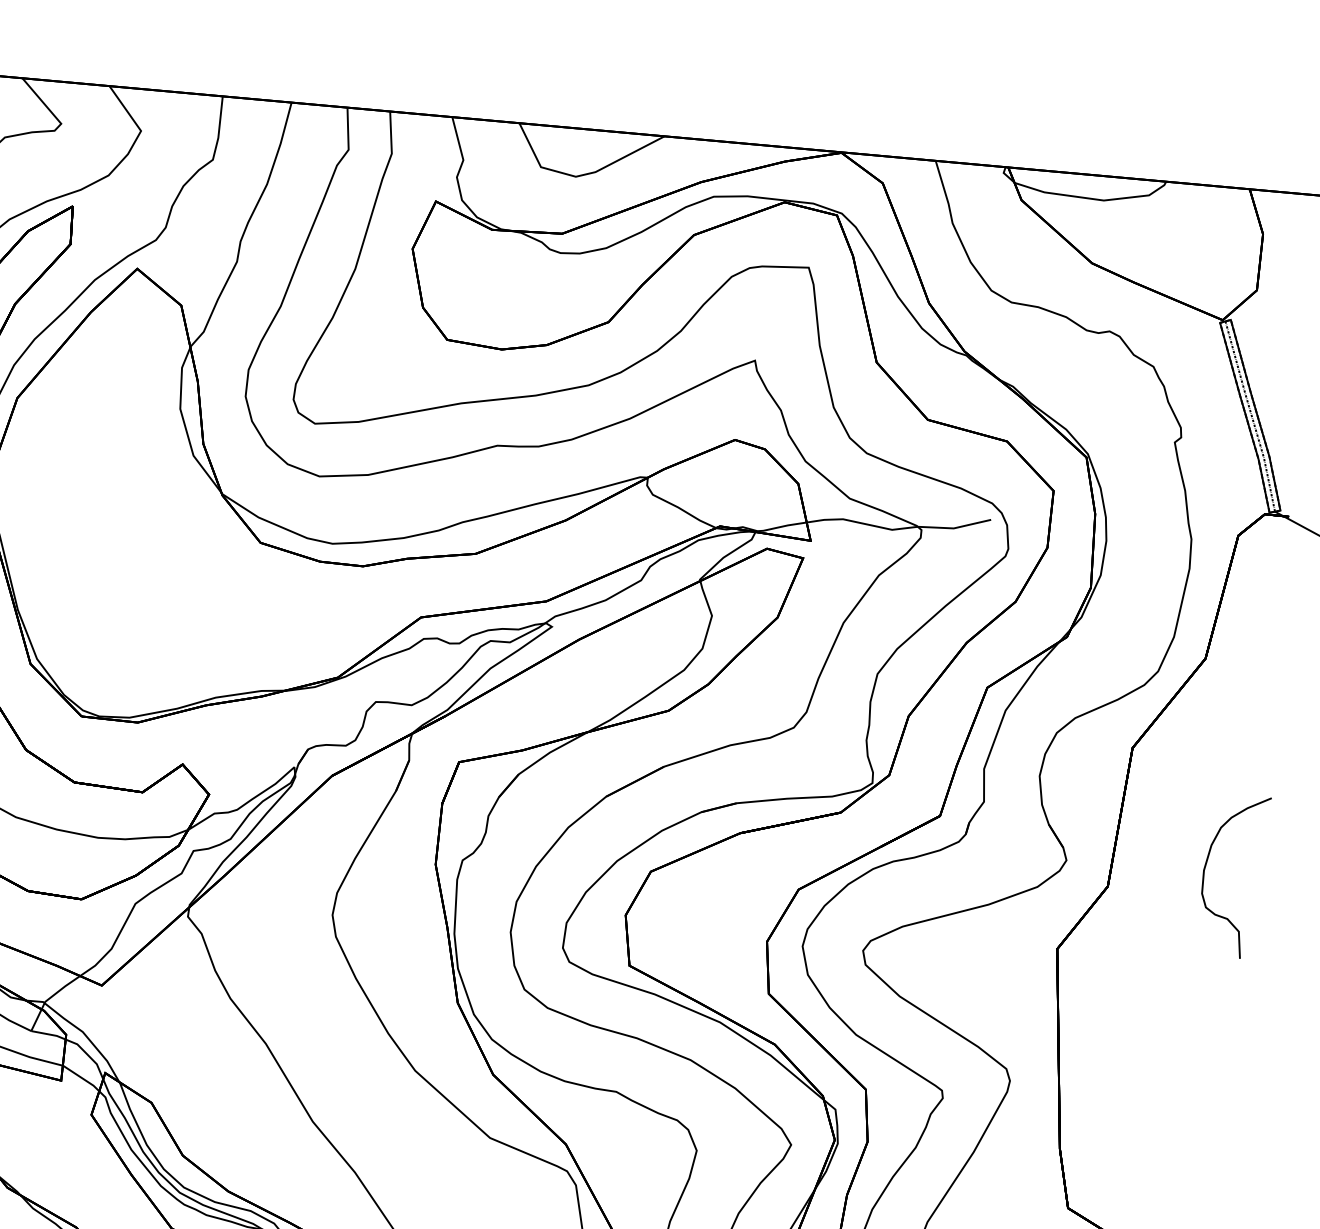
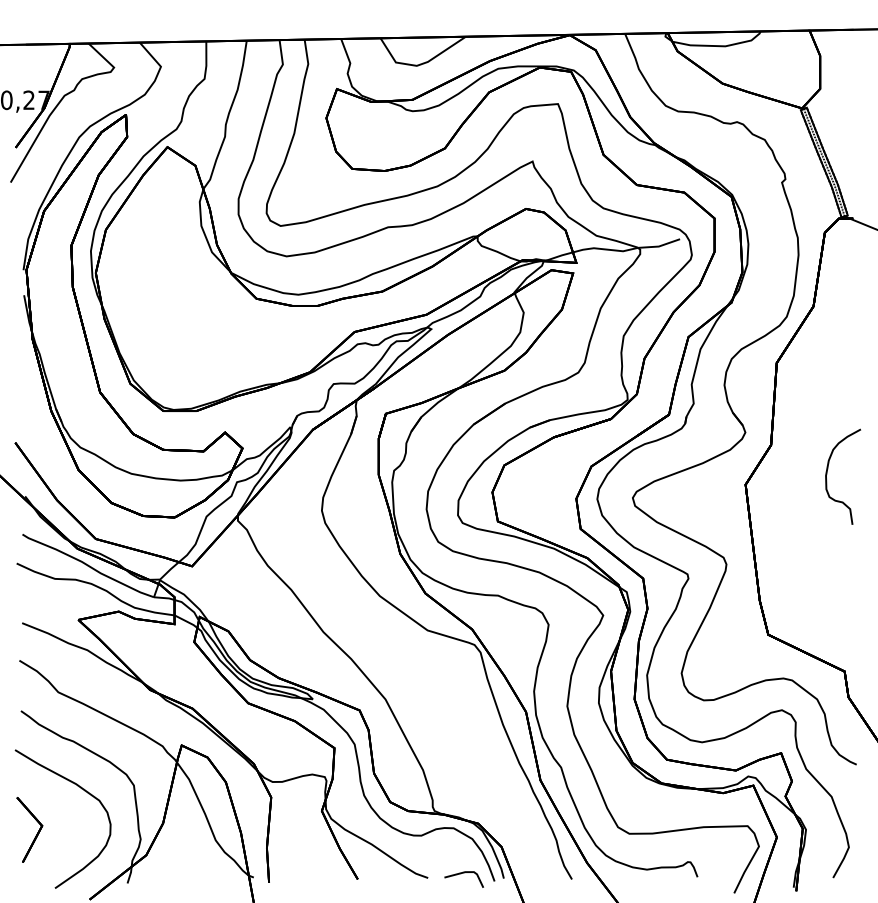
curve: (1206, 868) -> (827, 474), moved

